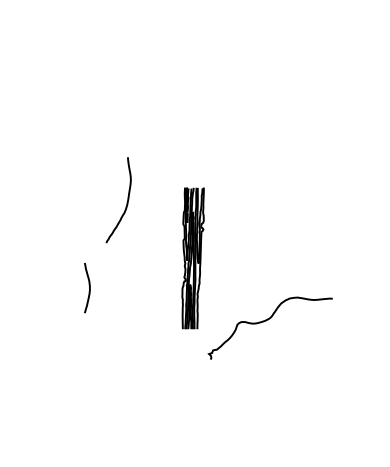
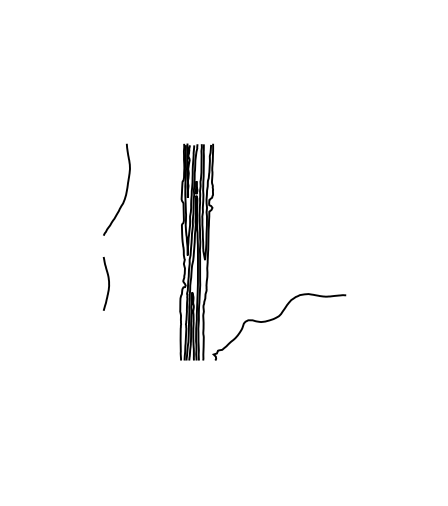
part: (193, 257) -> (196, 251), size x1.43
curve: (89, 287) -> (108, 283), moved

